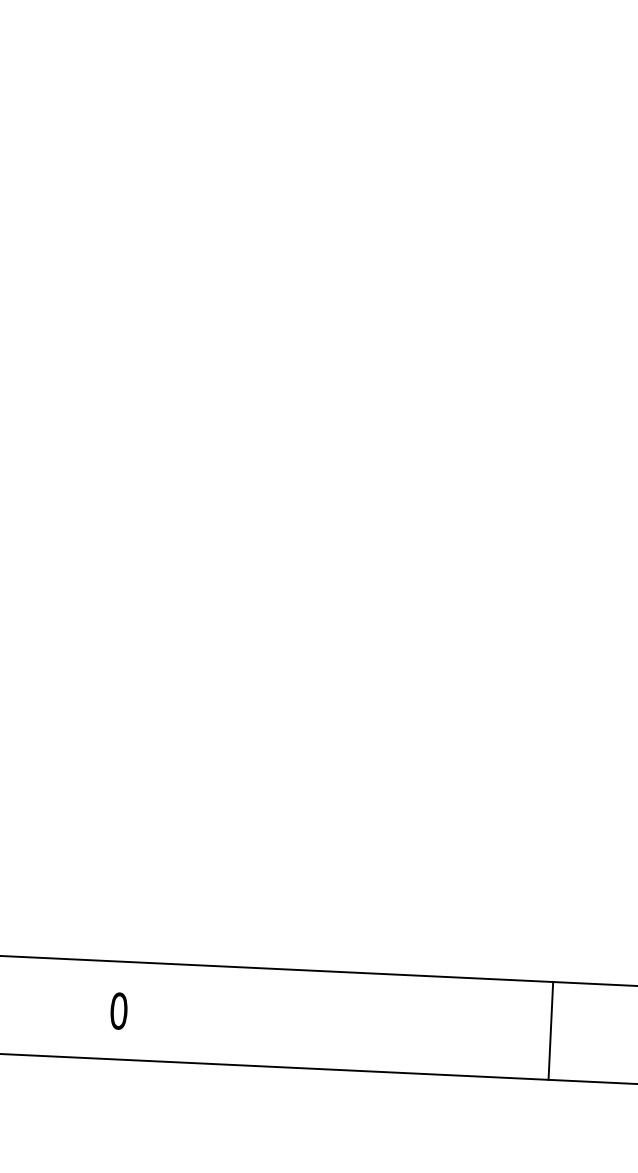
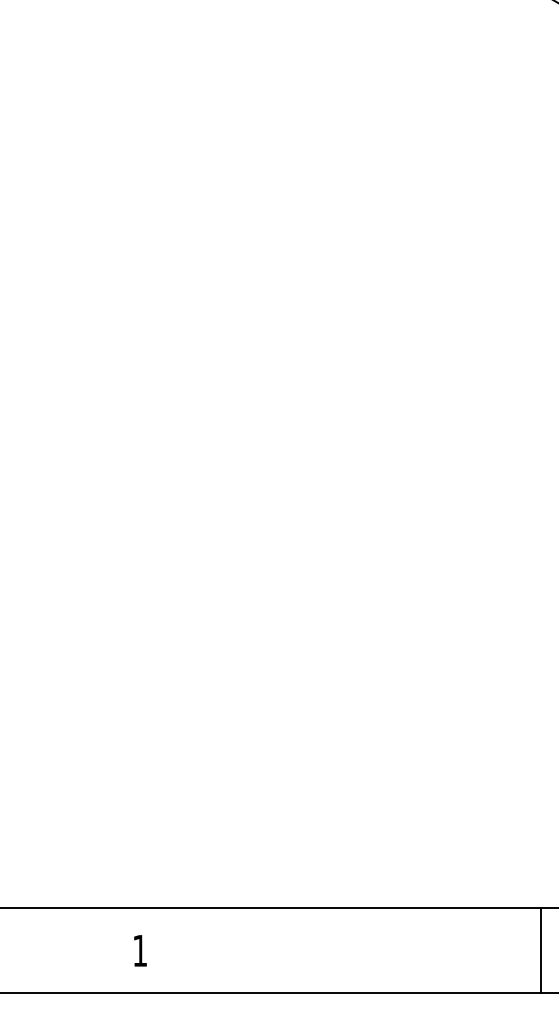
text: (119, 1010) -> (140, 950), 0 -> 1
line: (551, 1029) -> (541, 949), moved

